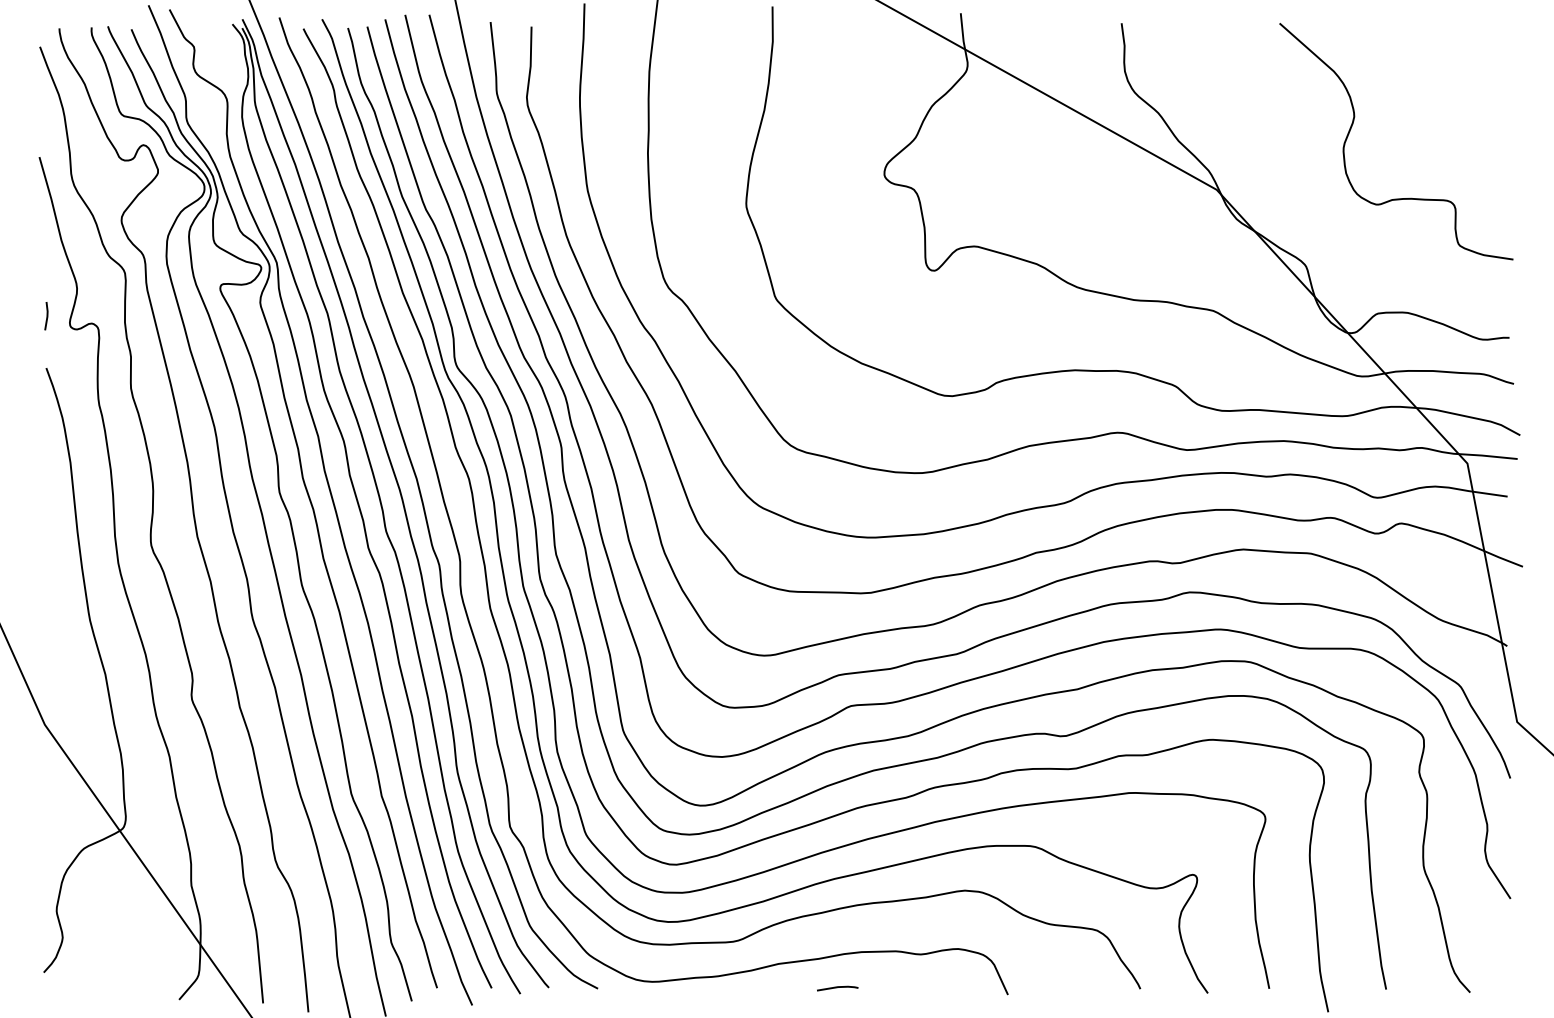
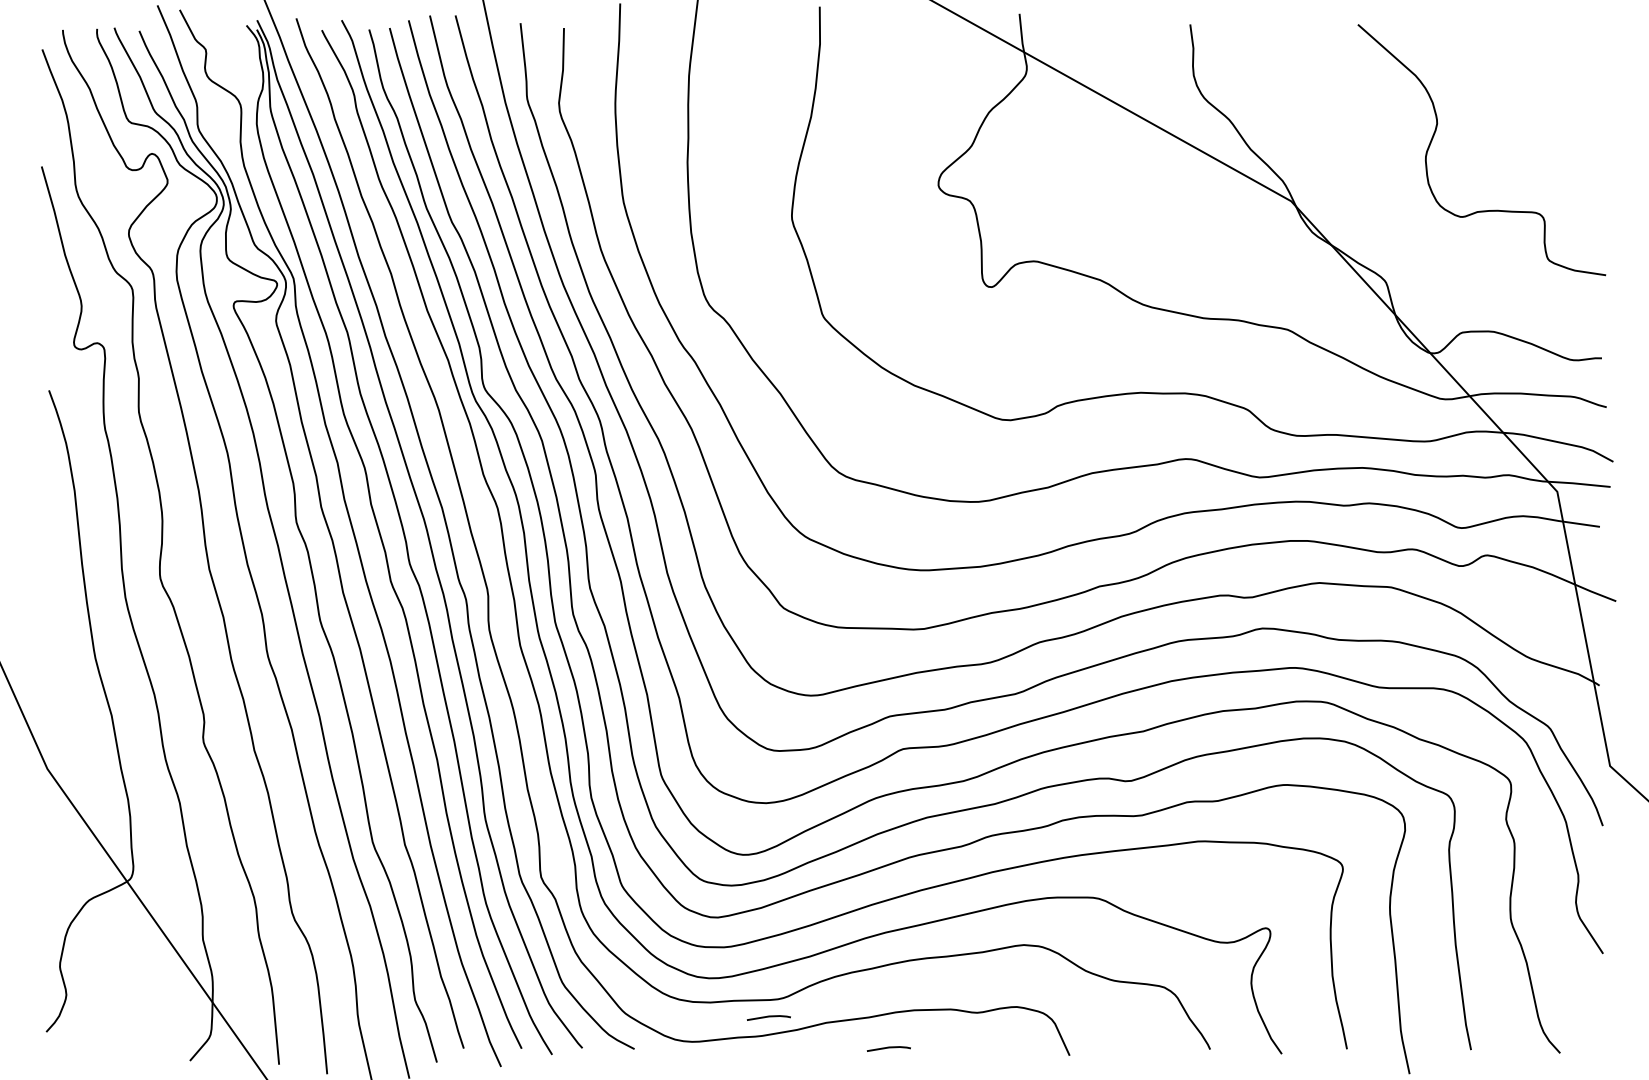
line: (46, 316) -> (49, 335), removed
line: (724, 958) -> (768, 1017), added

